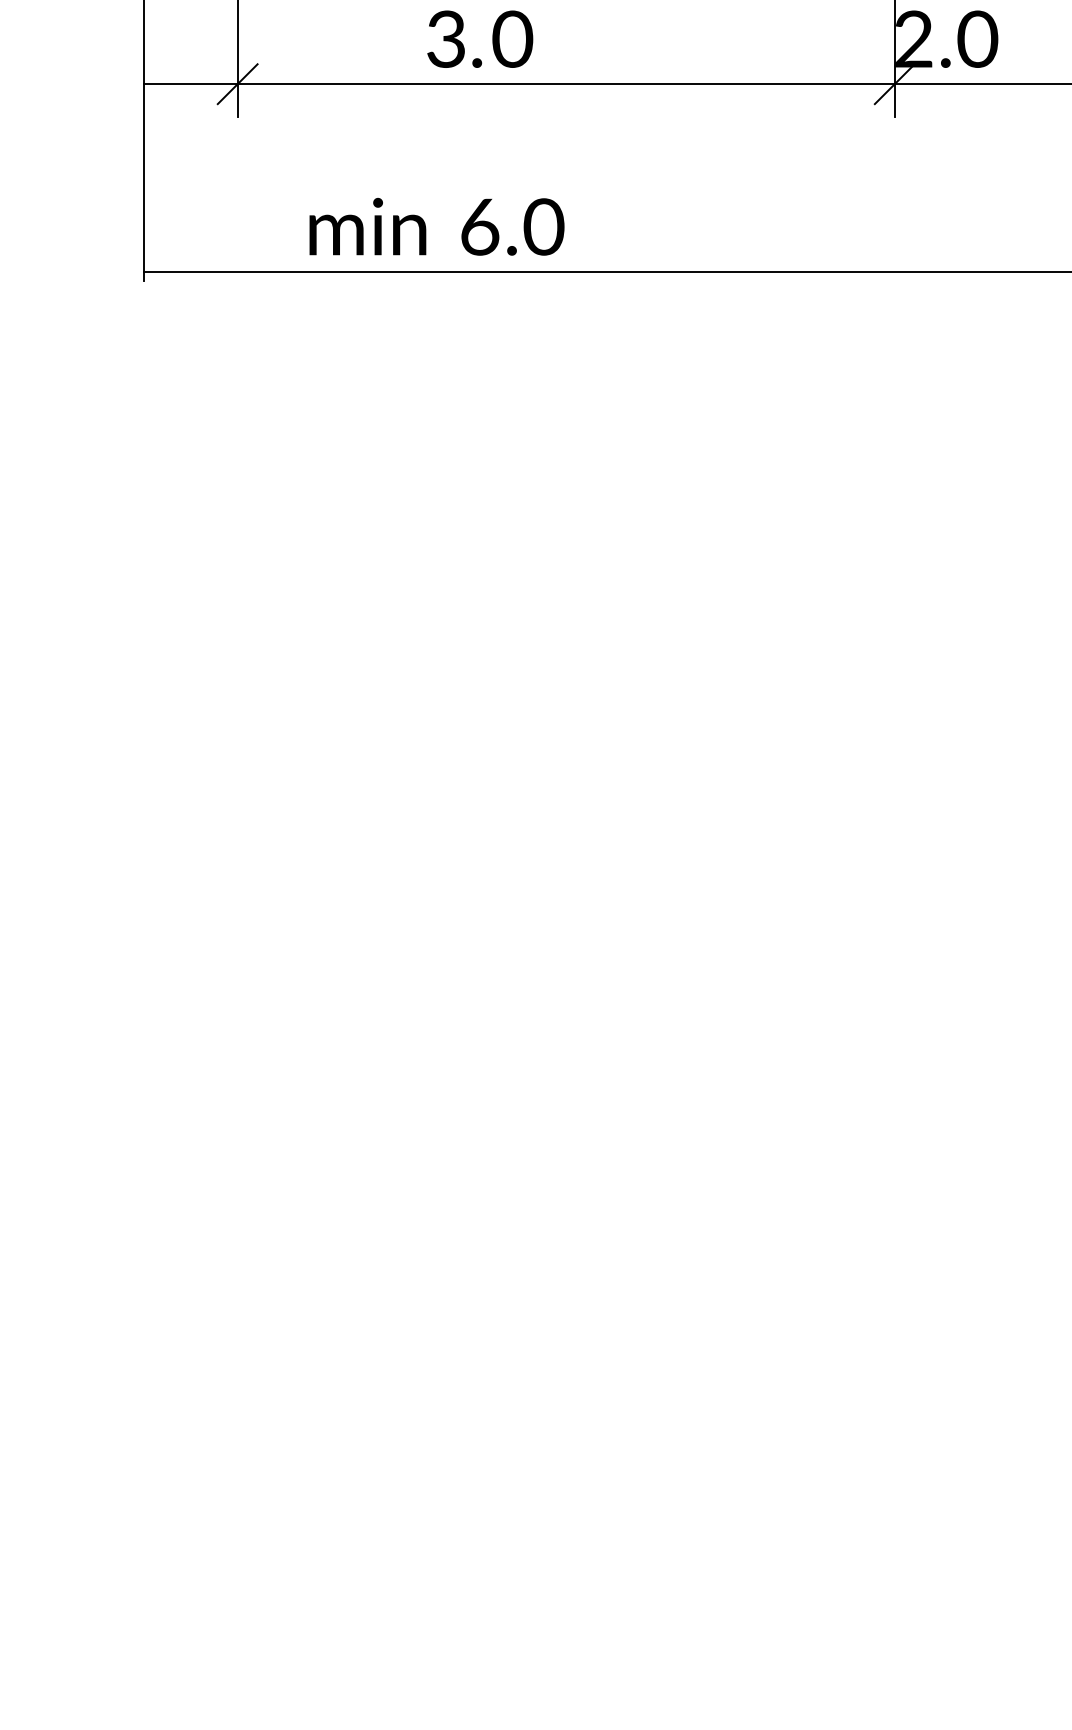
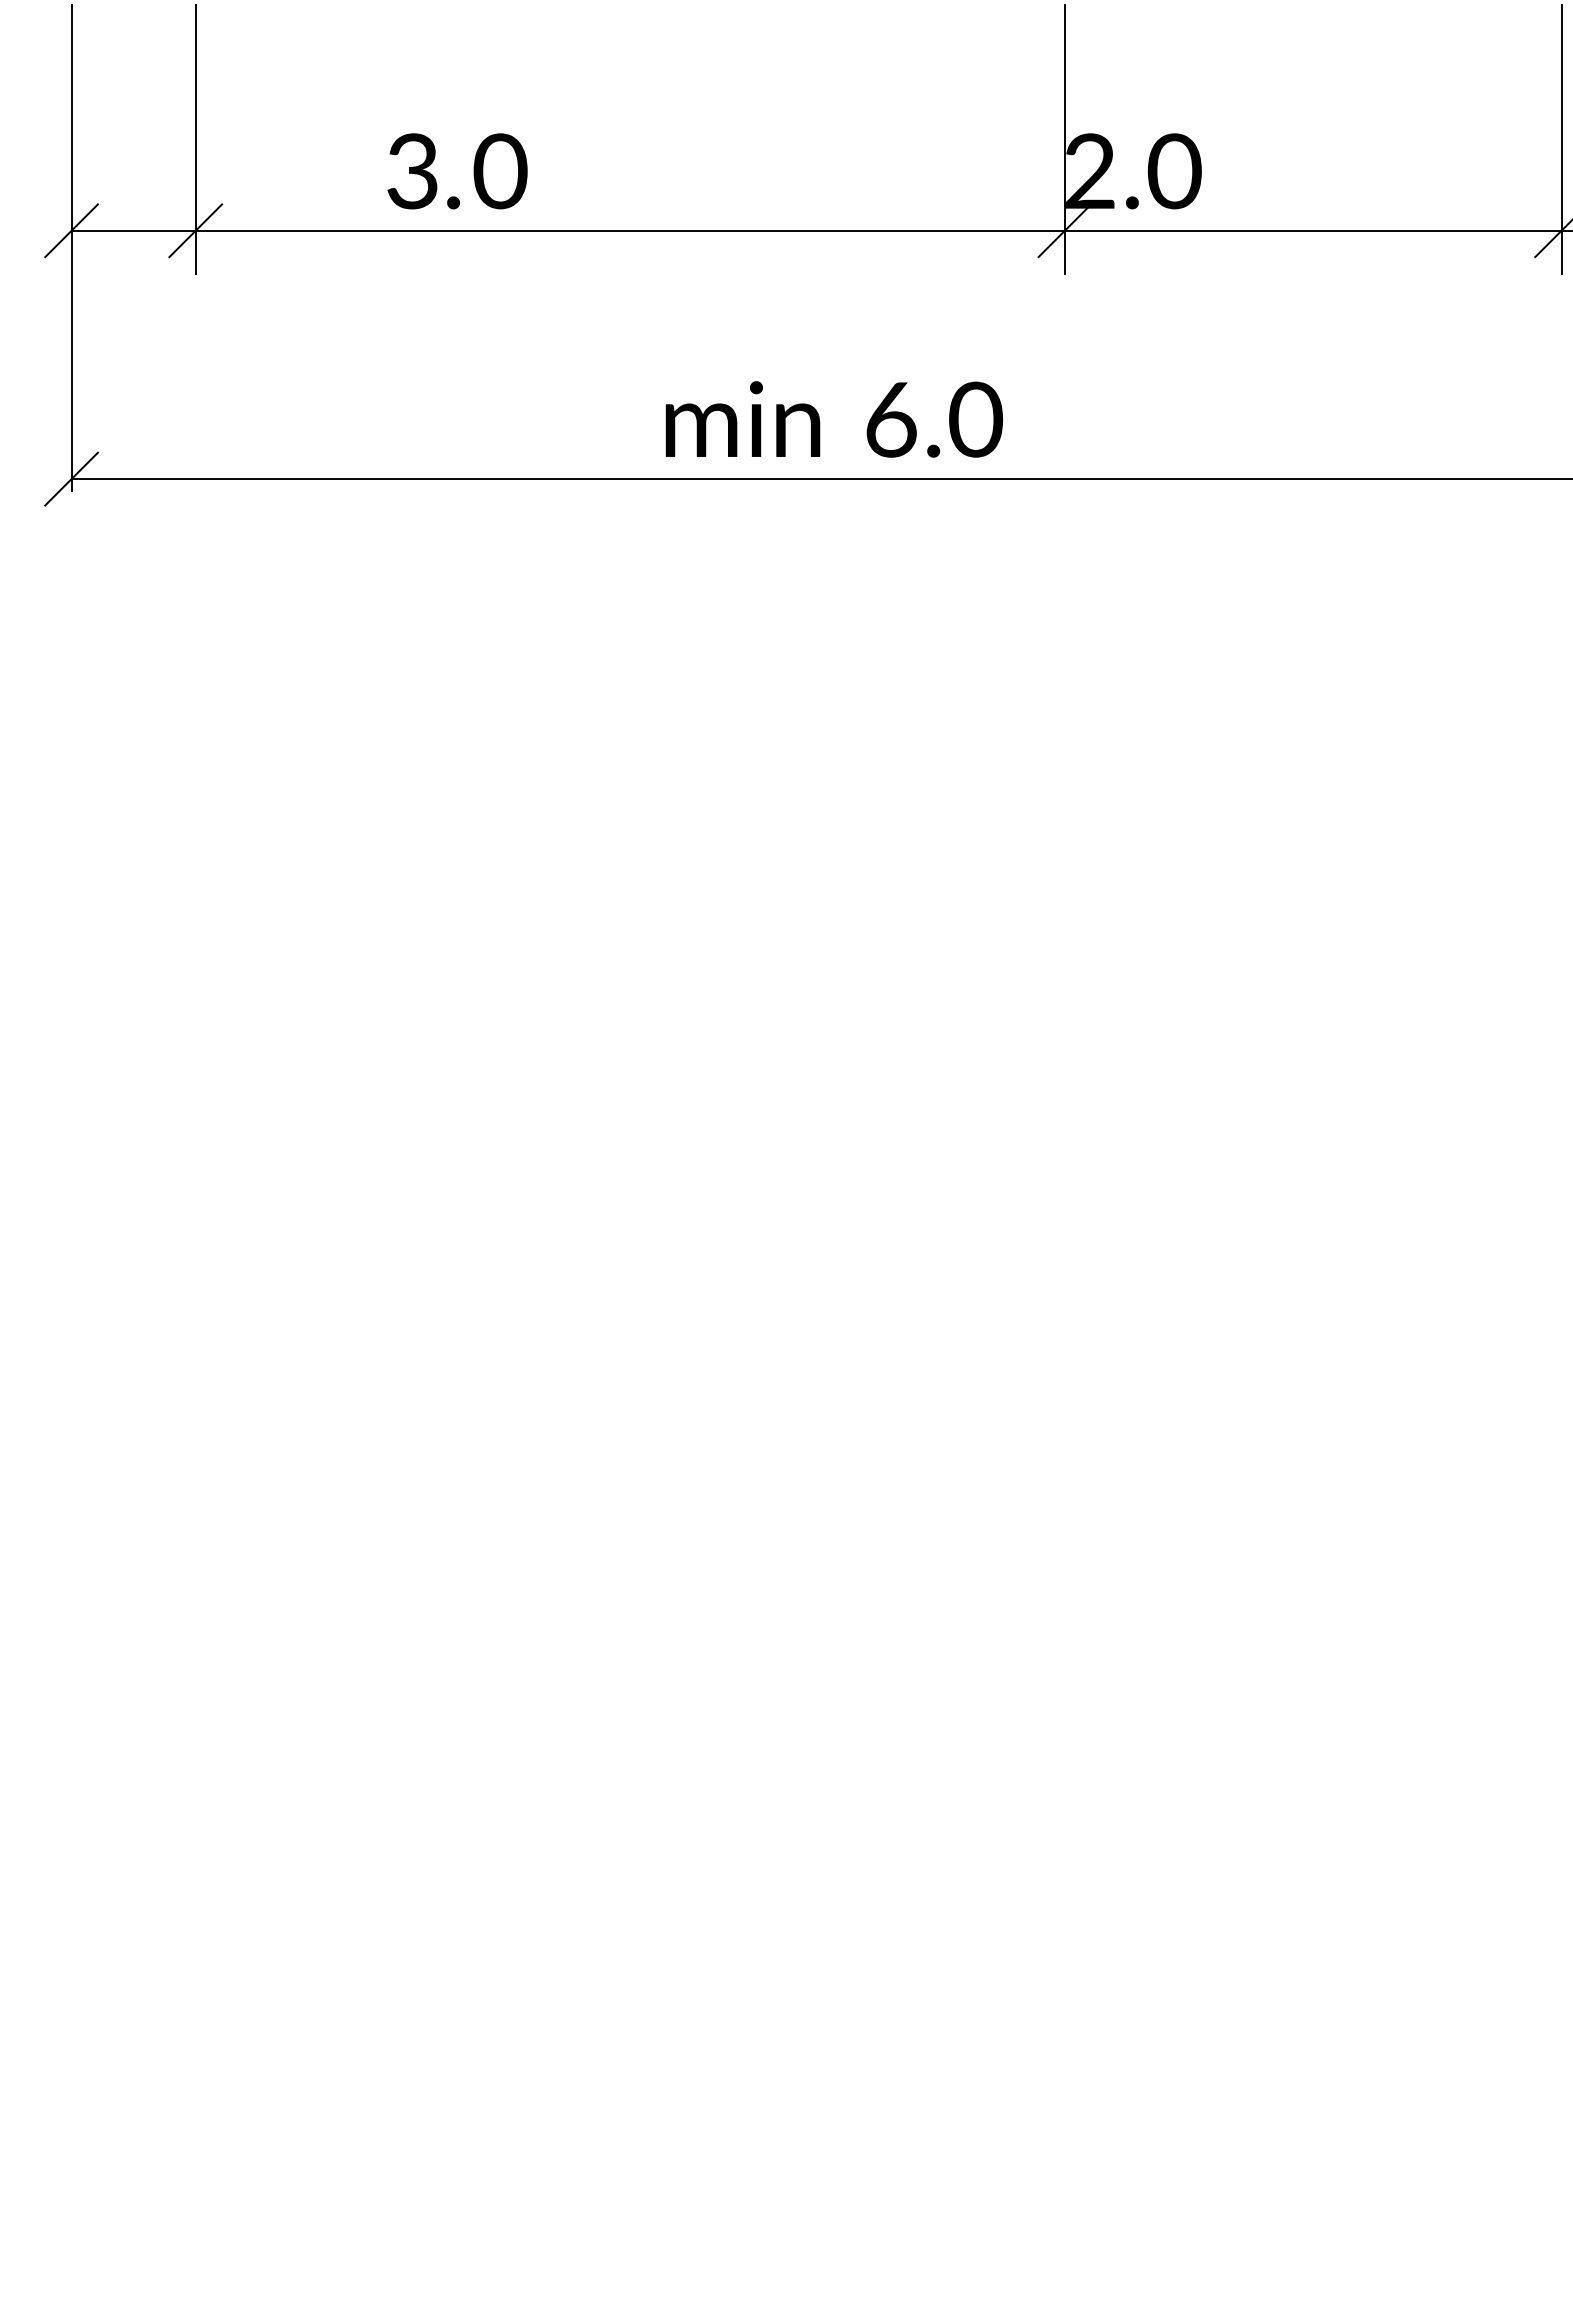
text: (480, 39) -> (457, 171), moved
line: (143, 83) -> (71, 230), added
text: (437, 226) -> (834, 419), moved
line: (143, 271) -> (71, 478), added

